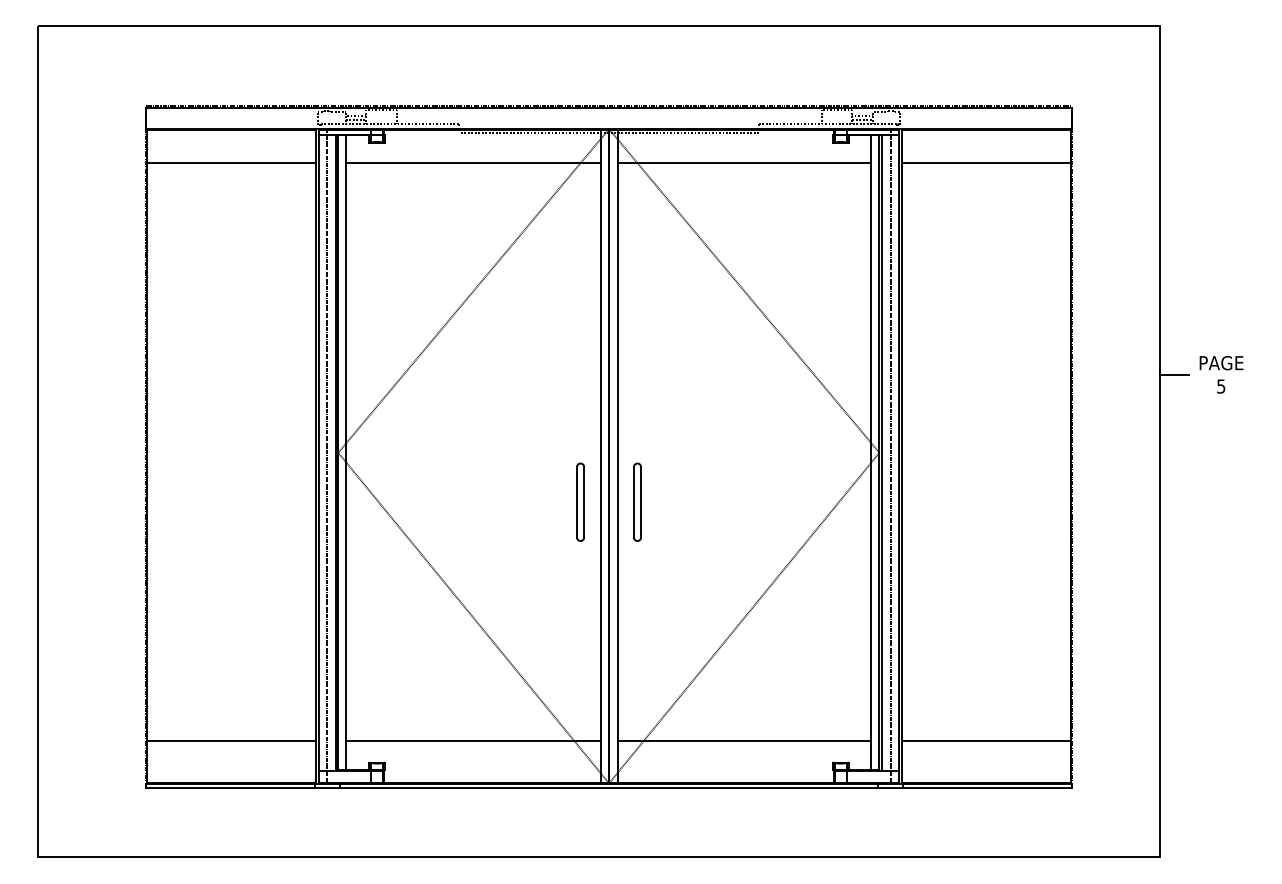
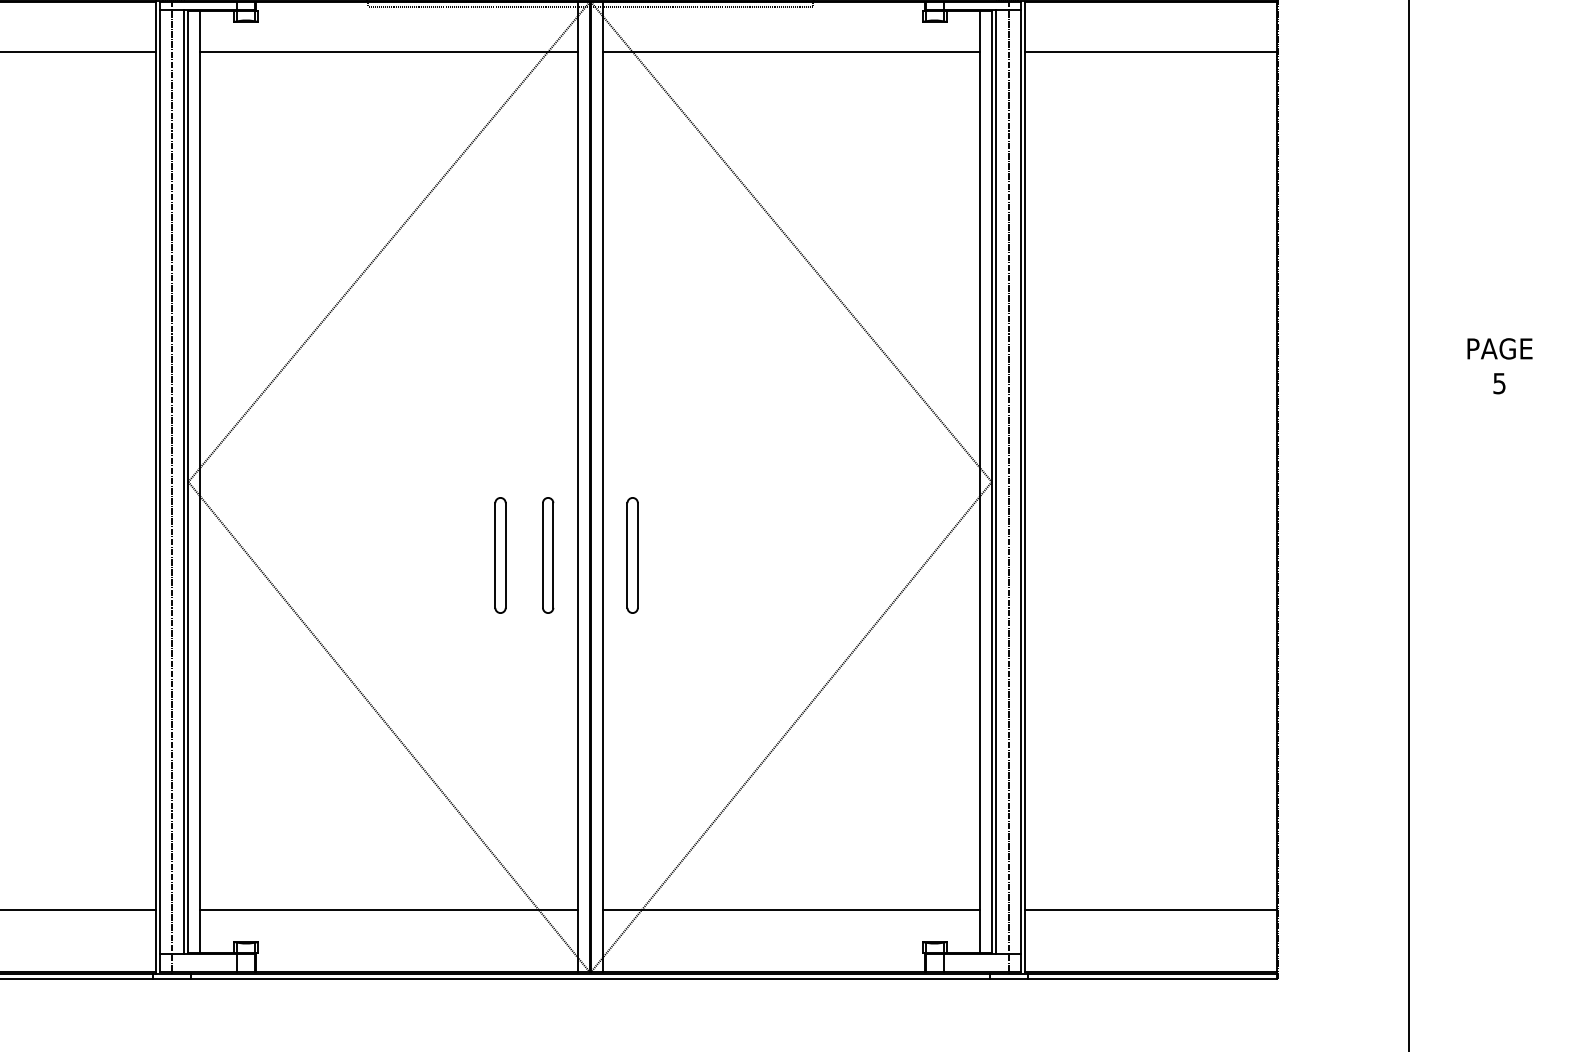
line: (1174, 374) -> (1430, 365), removed
part: (548, 501) -> (500, 554), added

